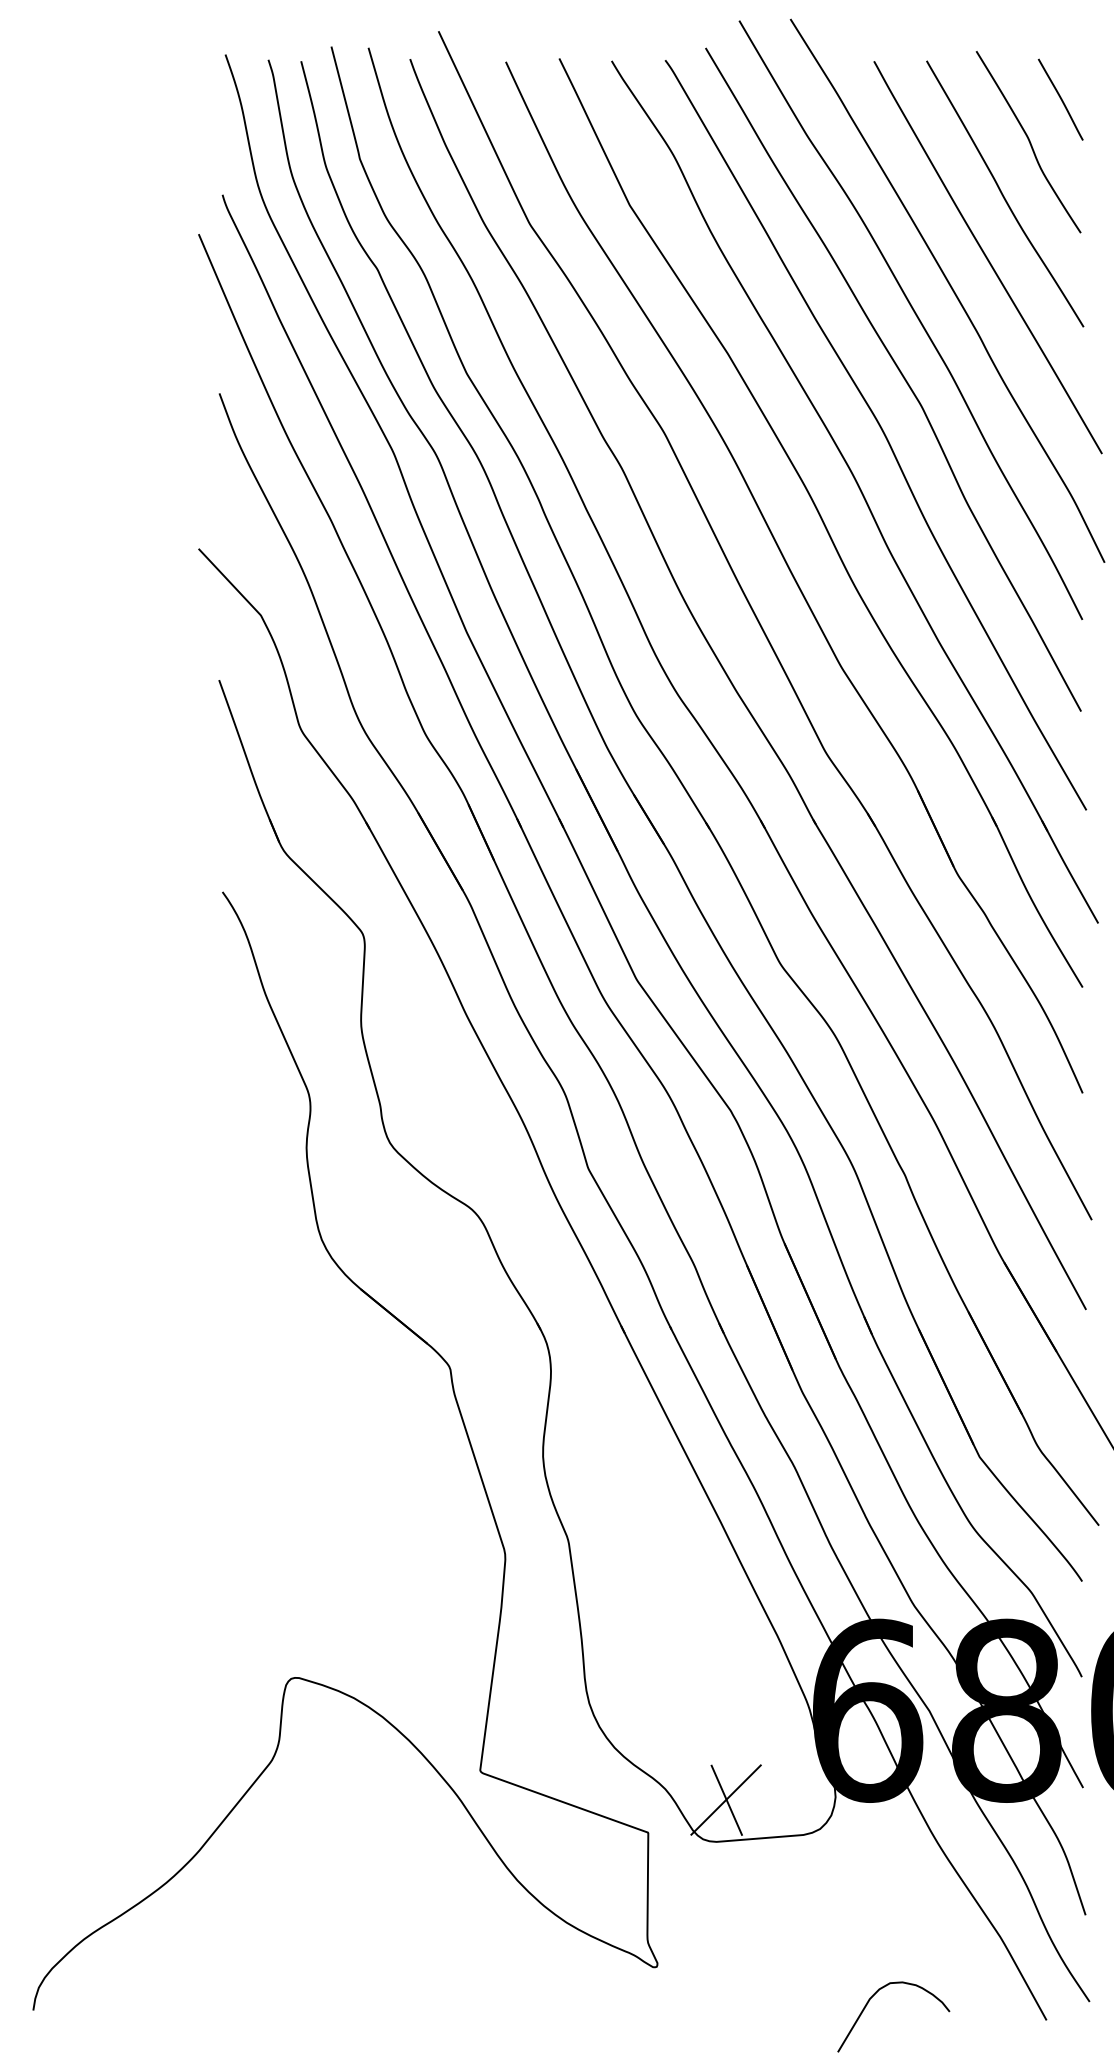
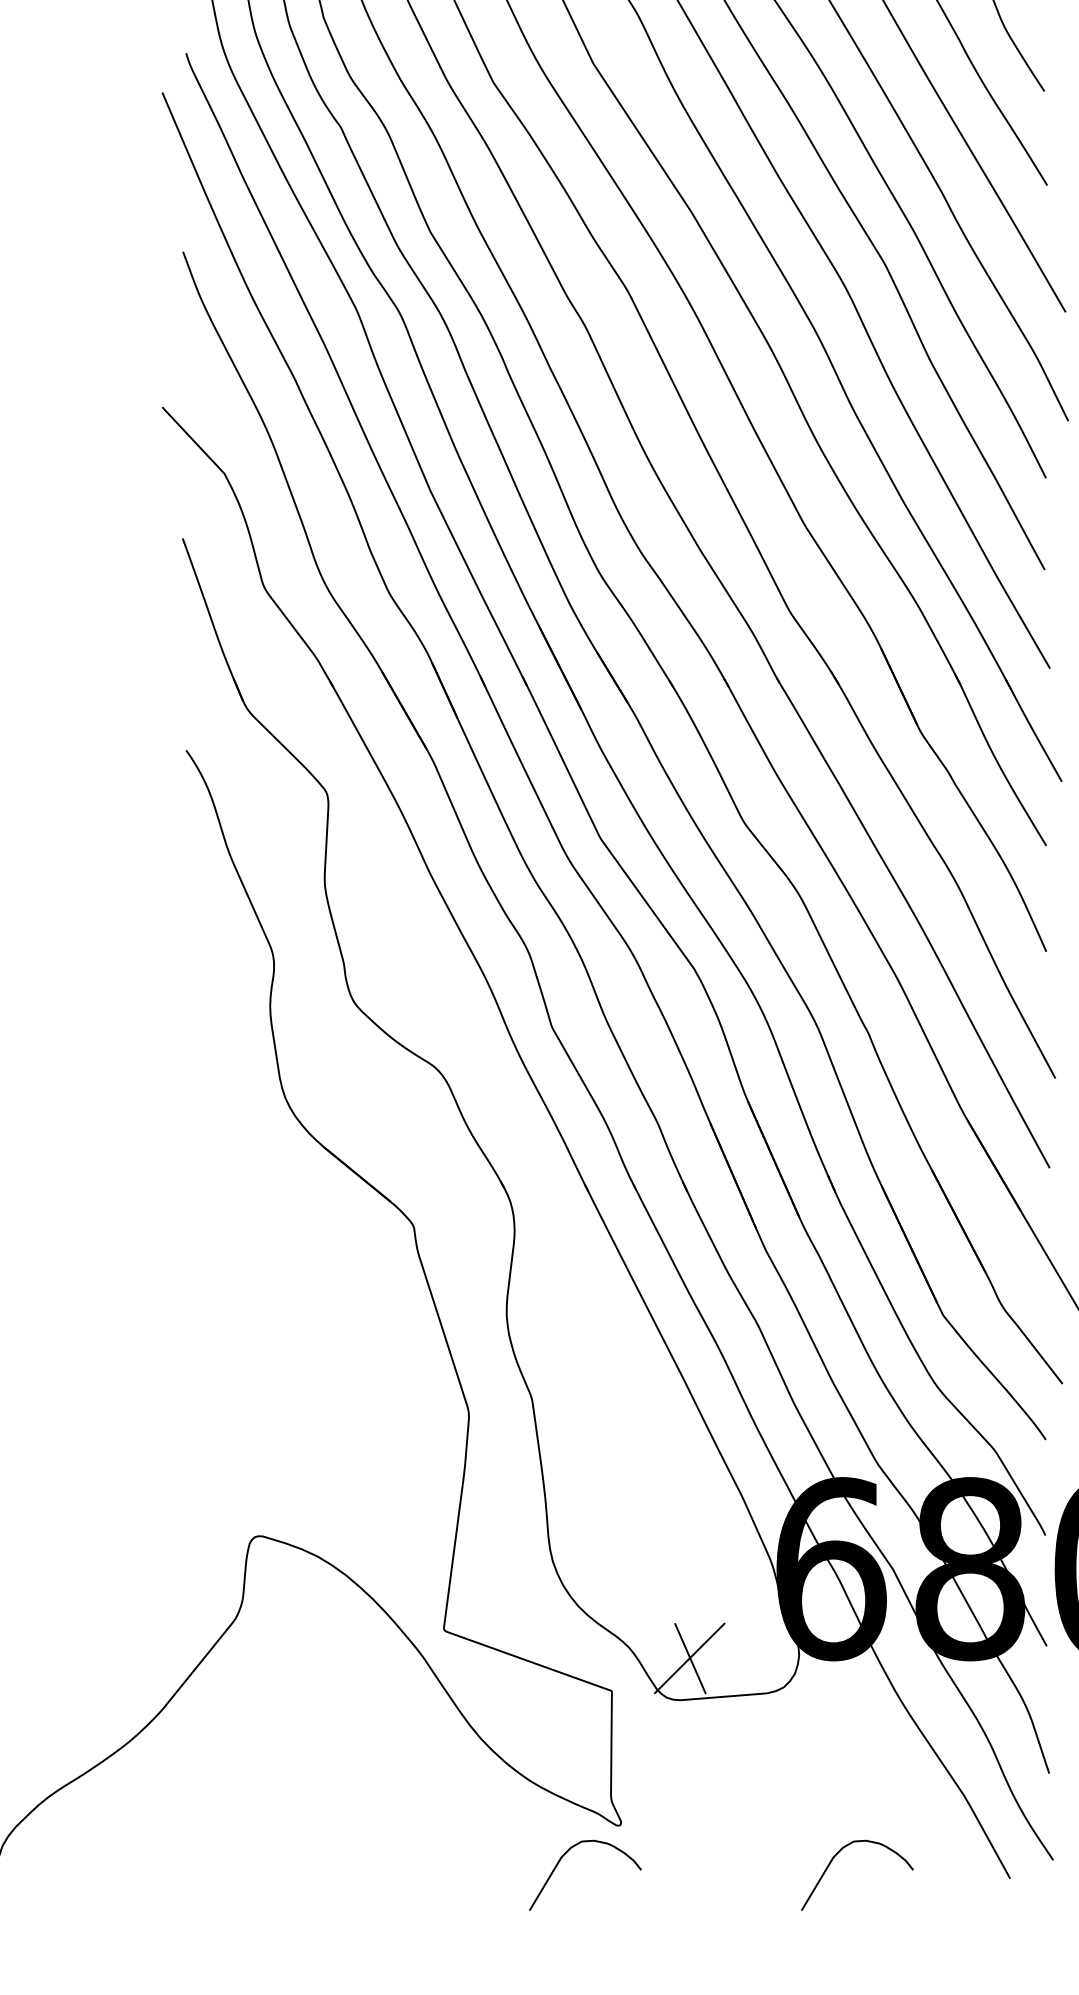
curve: (598, 2000) -> (562, 1858), added

